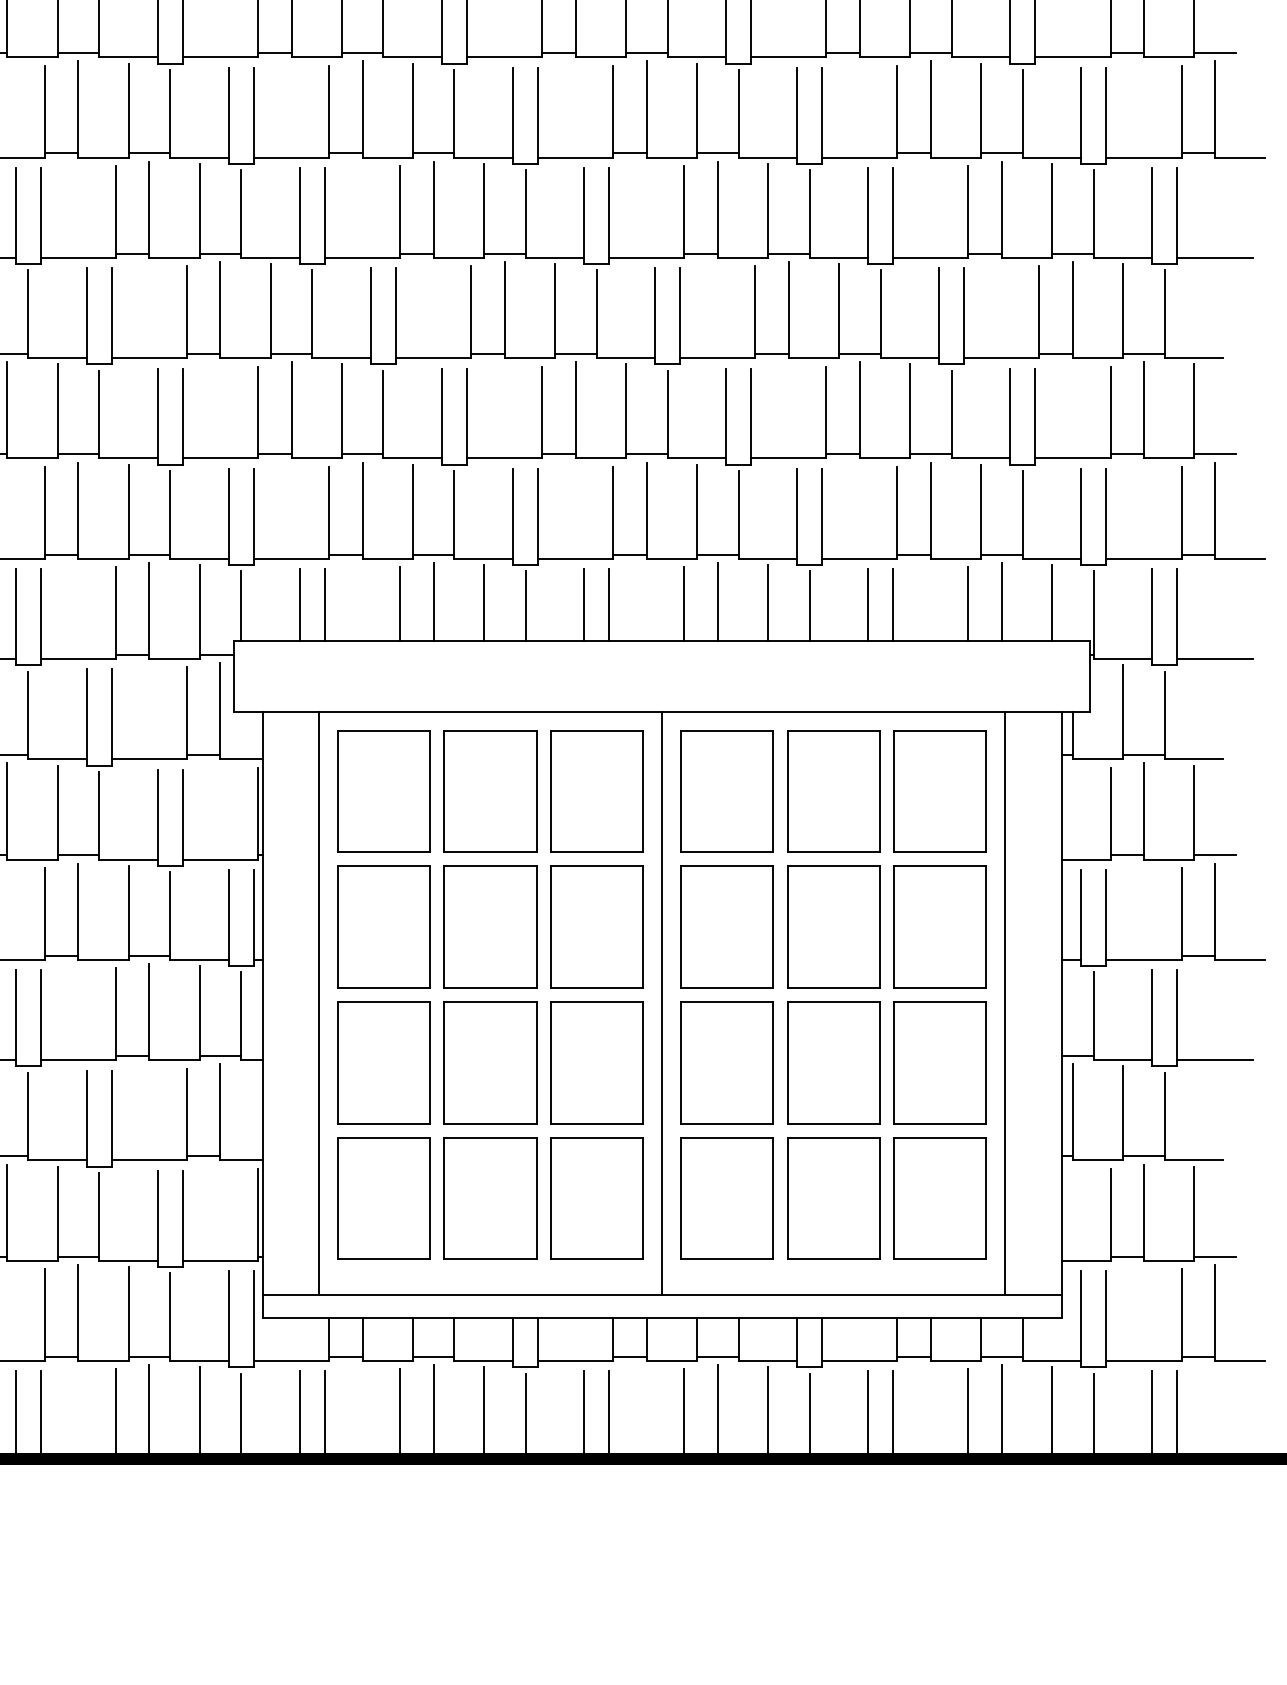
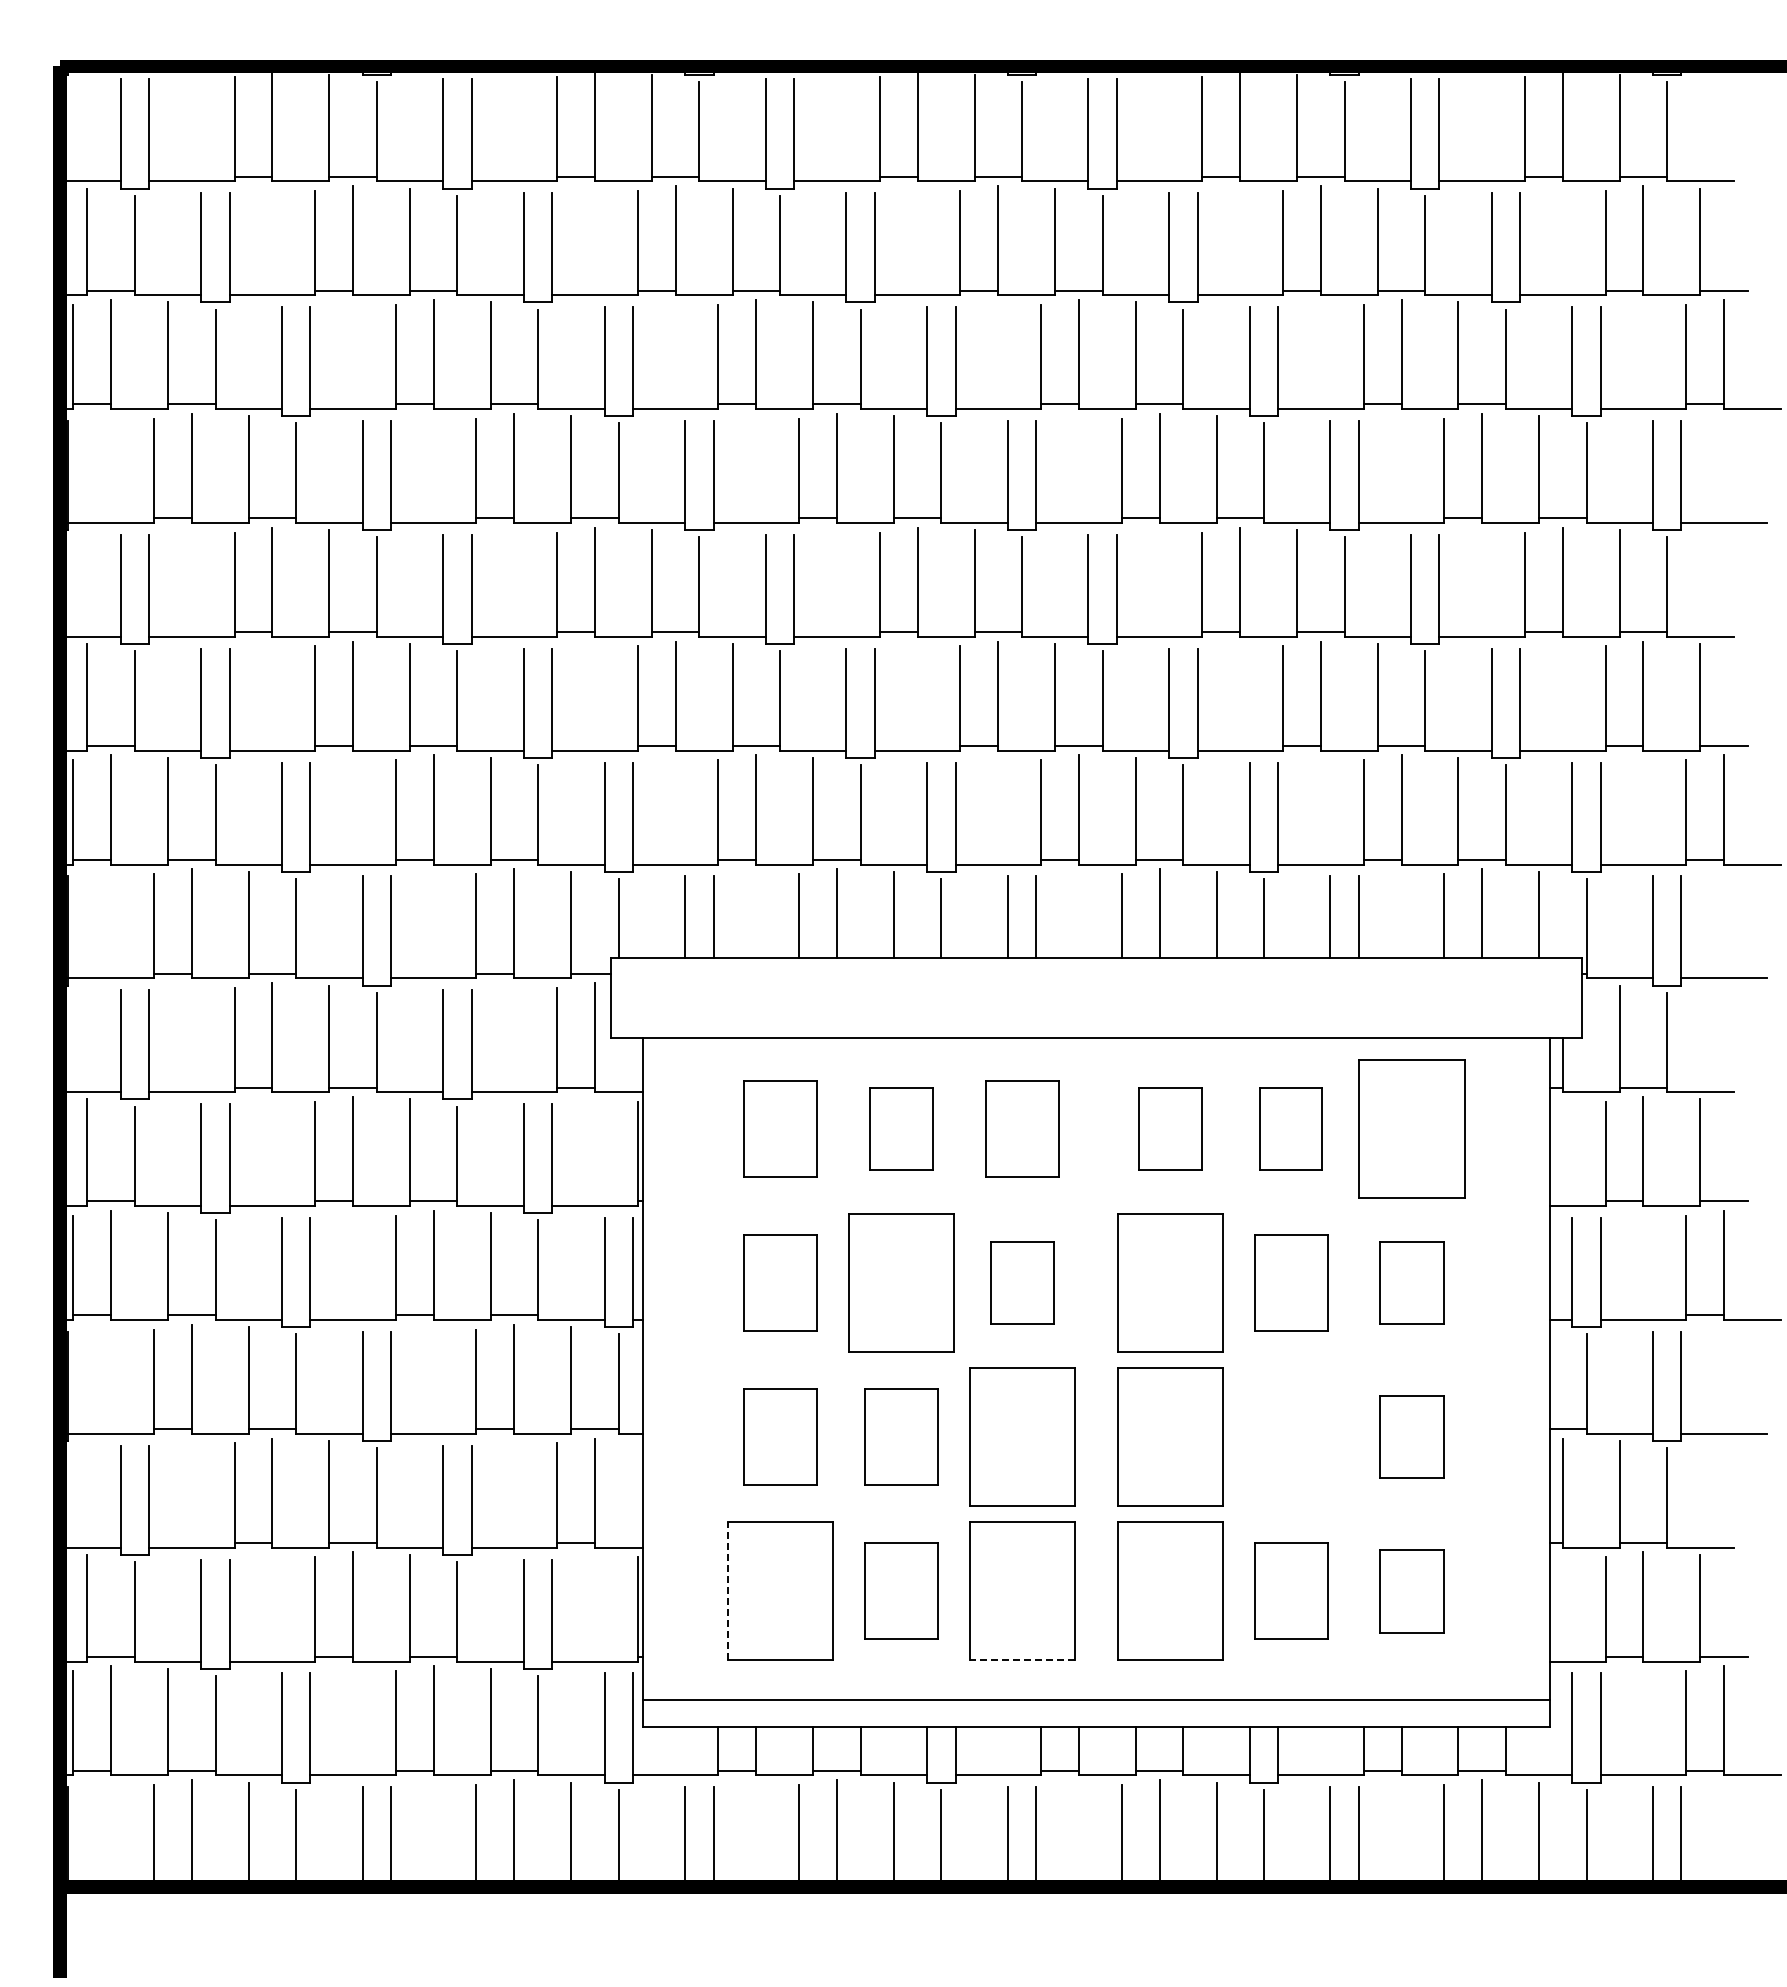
part: (383, 791) -> (780, 1128), size x0.7
part: (490, 791) -> (901, 1128), size x0.6
part: (596, 791) -> (1022, 1128), size x0.7
part: (727, 791) -> (1170, 1128), size x0.6
part: (833, 791) -> (1290, 1128), size x0.6
part: (383, 926) -> (780, 1282), size x0.7
part: (596, 926) -> (1022, 1282), size x0.6
part: (833, 926) -> (1290, 1282), size x0.7
part: (939, 926) -> (1411, 1282), size x0.6
line: (318, 1003) -> (706, 1369), removed
line: (662, 1003) -> (1096, 1369), removed
line: (1004, 1003) -> (1485, 1369), removed
part: (383, 1062) -> (780, 1436), size x0.7
part: (490, 1062) -> (901, 1436), size x0.7
part: (833, 1062) -> (1290, 1436), removed
part: (939, 1062) -> (1411, 1436), size x0.6
line: (338, 1198) -> (728, 1590), solid -> dashed
part: (490, 1198) -> (901, 1590), size x0.7
part: (833, 1198) -> (1290, 1590), size x0.7
part: (939, 1198) -> (1411, 1590), size x0.6
line: (596, 1259) -> (1022, 1660), solid -> dashed

